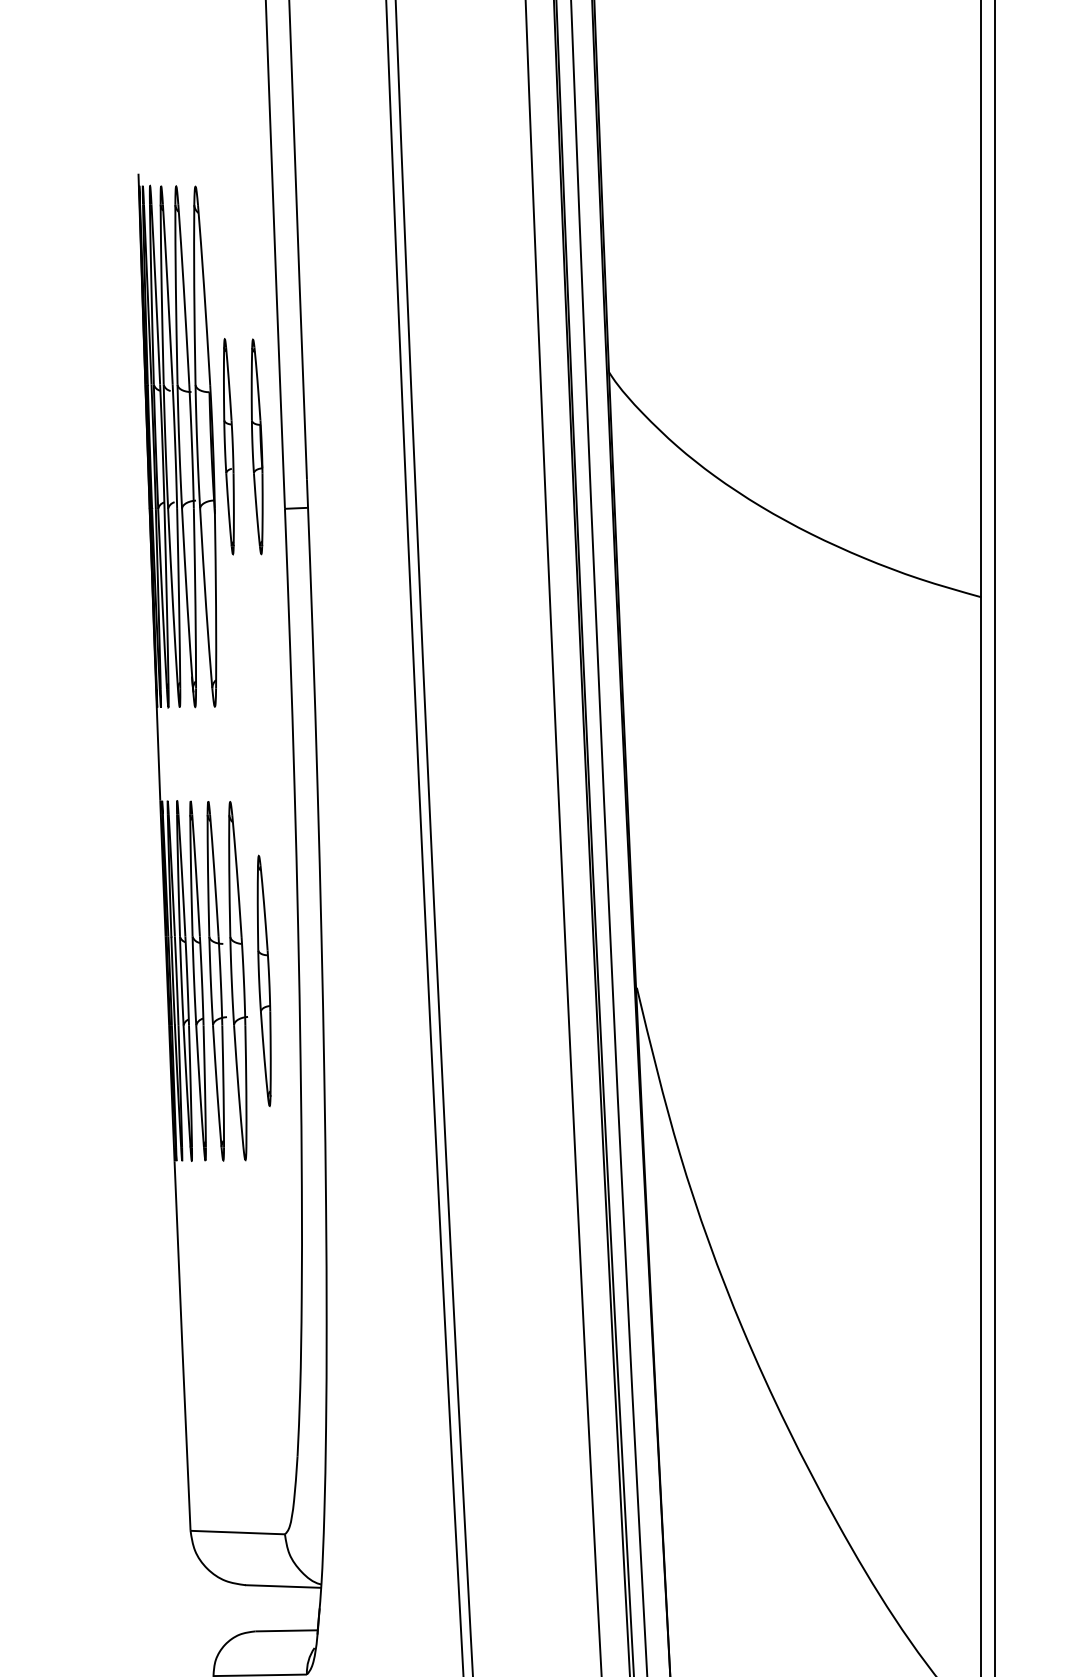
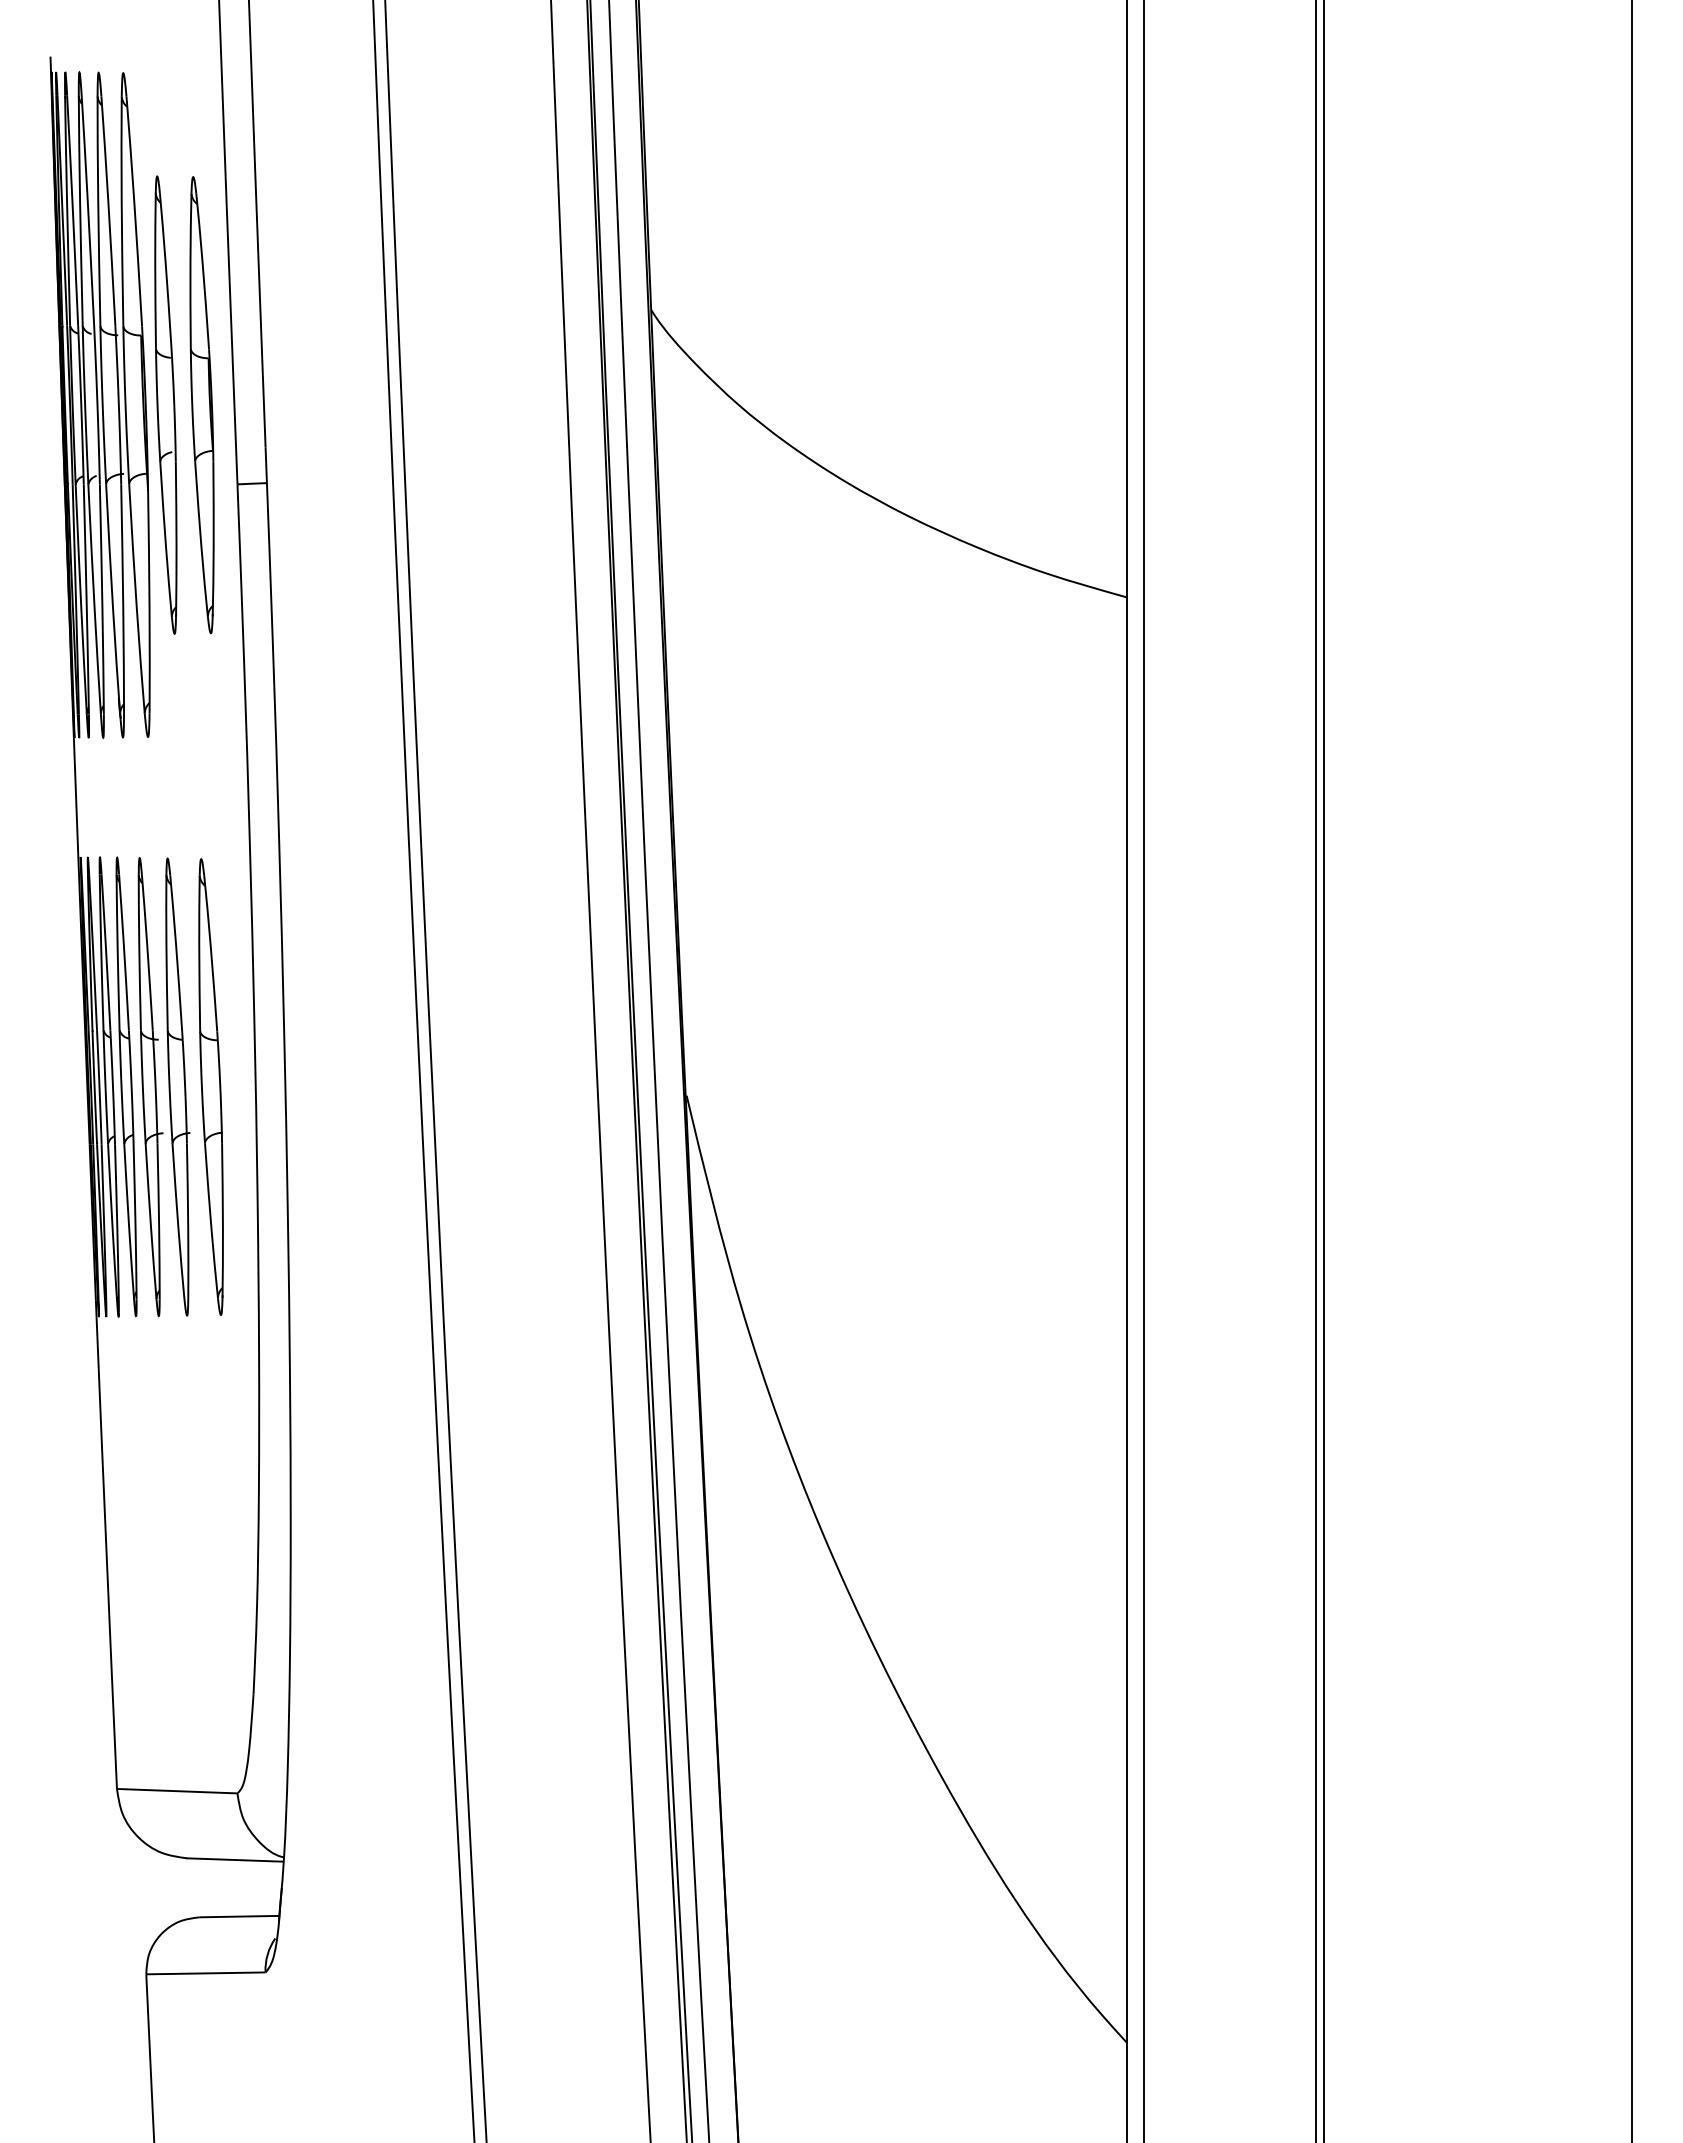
part: (228, 446) -> (165, 404), size x1.67
part: (256, 447) -> (201, 405), size x1.67
part: (263, 980) -> (210, 1086), size x1.43

